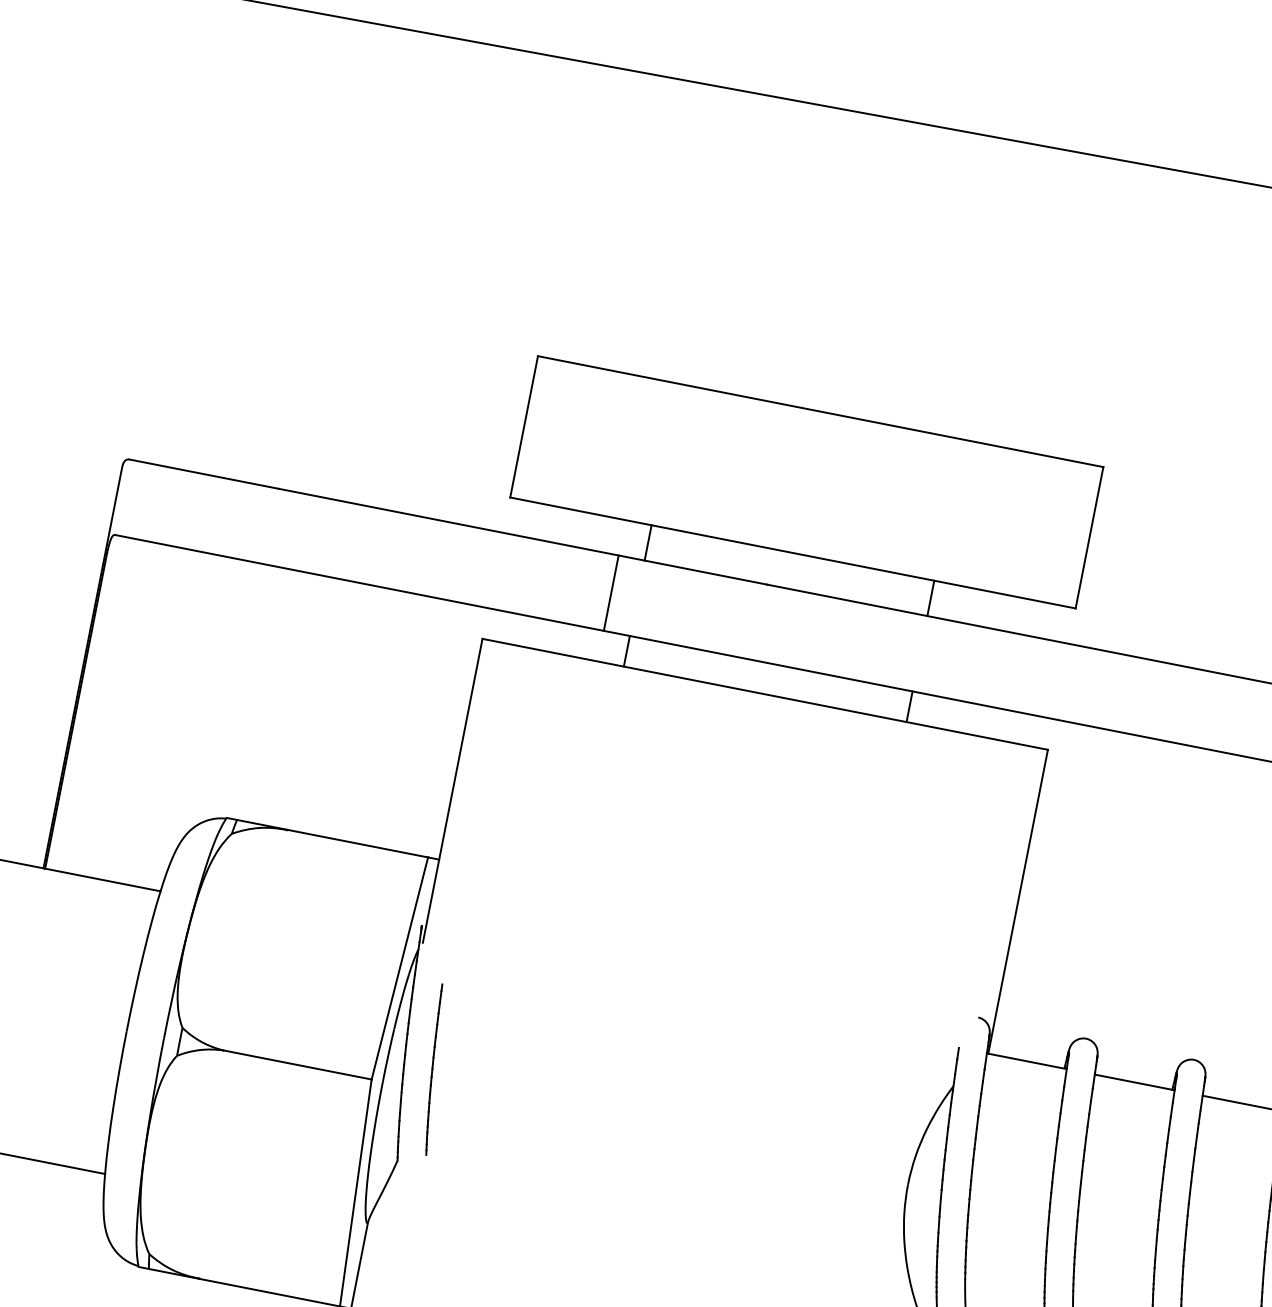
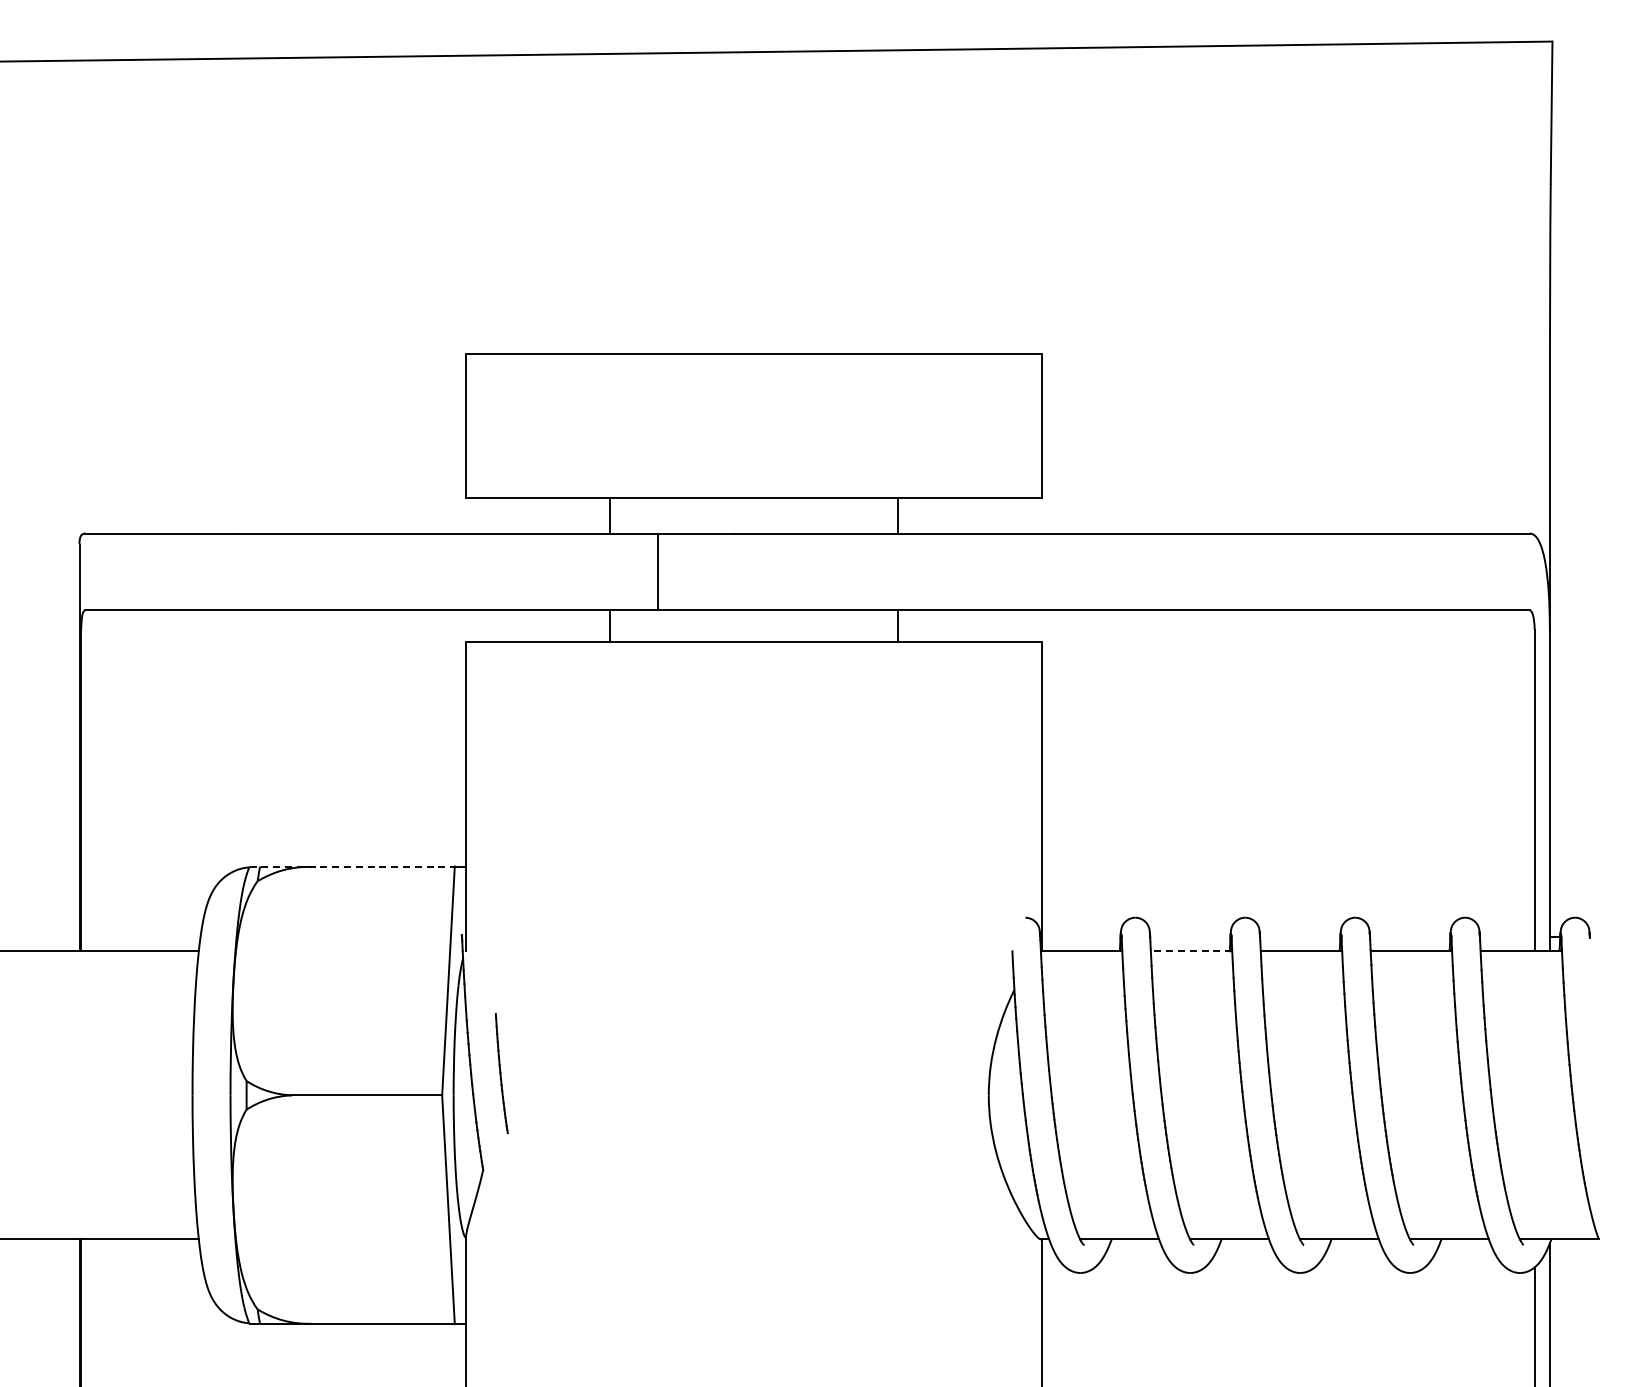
line: (611, 592) -> (657, 571), moved
line: (327, 837) -> (352, 866), solid -> dashed
part: (434, 1069) -> (501, 1073), size x0.7
line: (1134, 1082) -> (1191, 951), solid -> dashed

